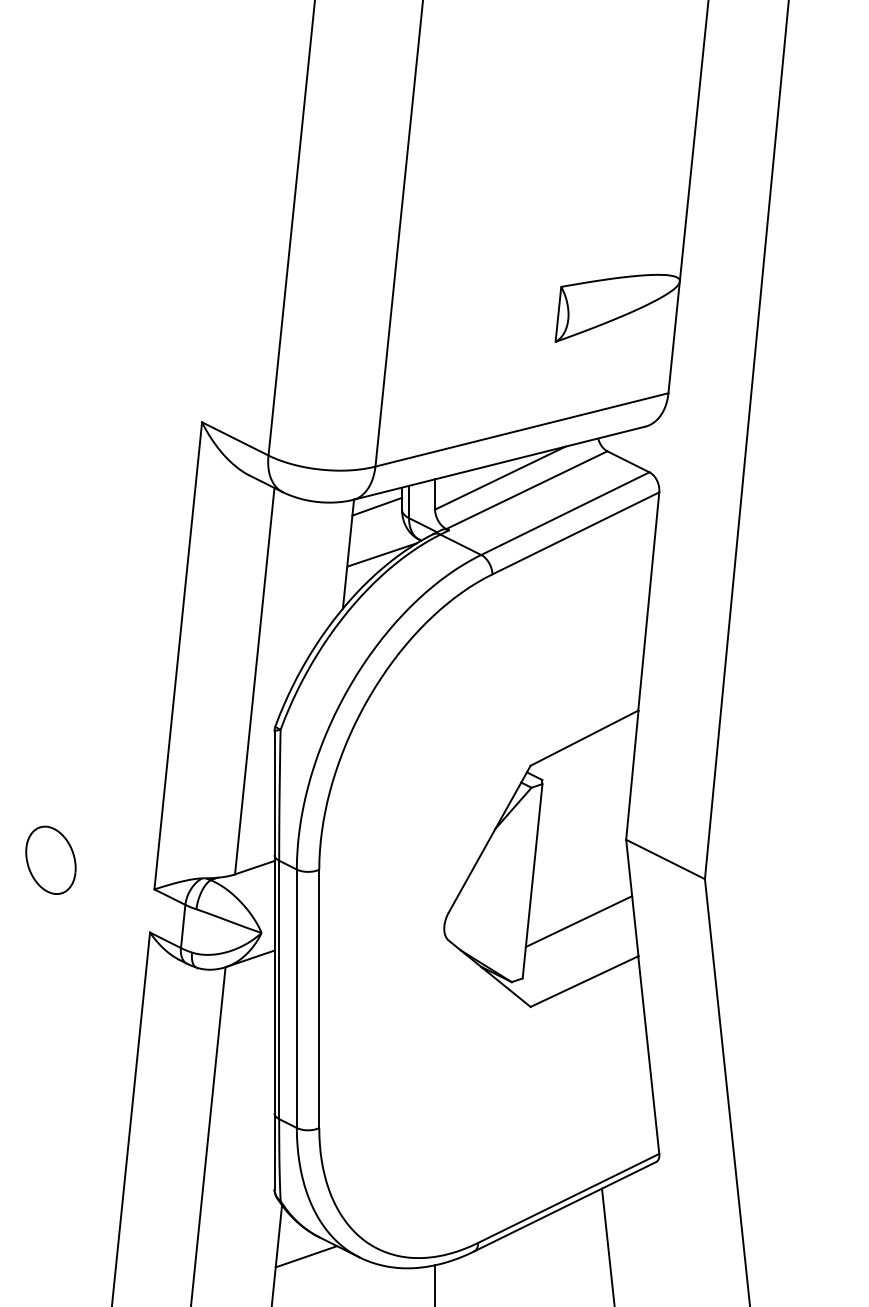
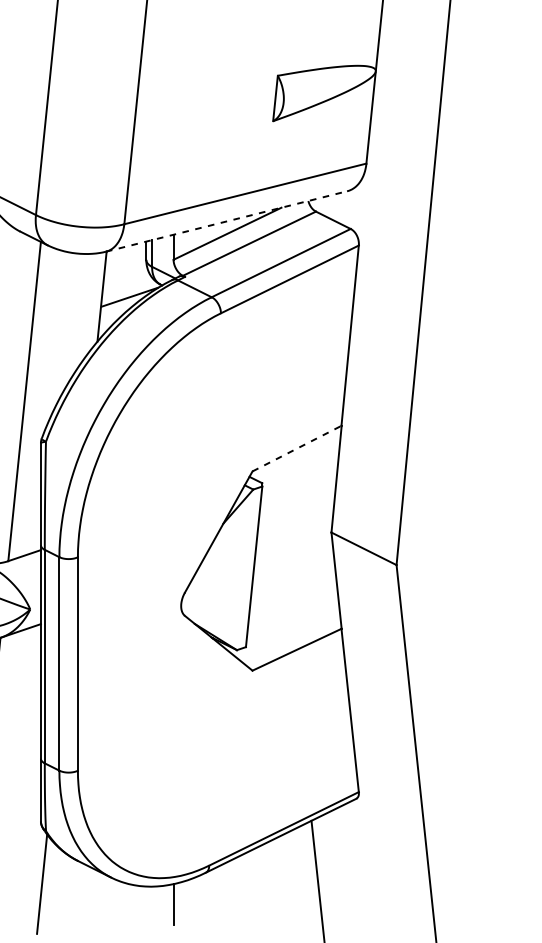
line: (499, 463) -> (226, 221), solid -> dashed
line: (377, 506) -> (126, 257), removed
line: (584, 737) -> (297, 448), solid -> dashed
line: (578, 921) -> (292, 600), removed
line: (306, 1256) -> (67, 876), removed

